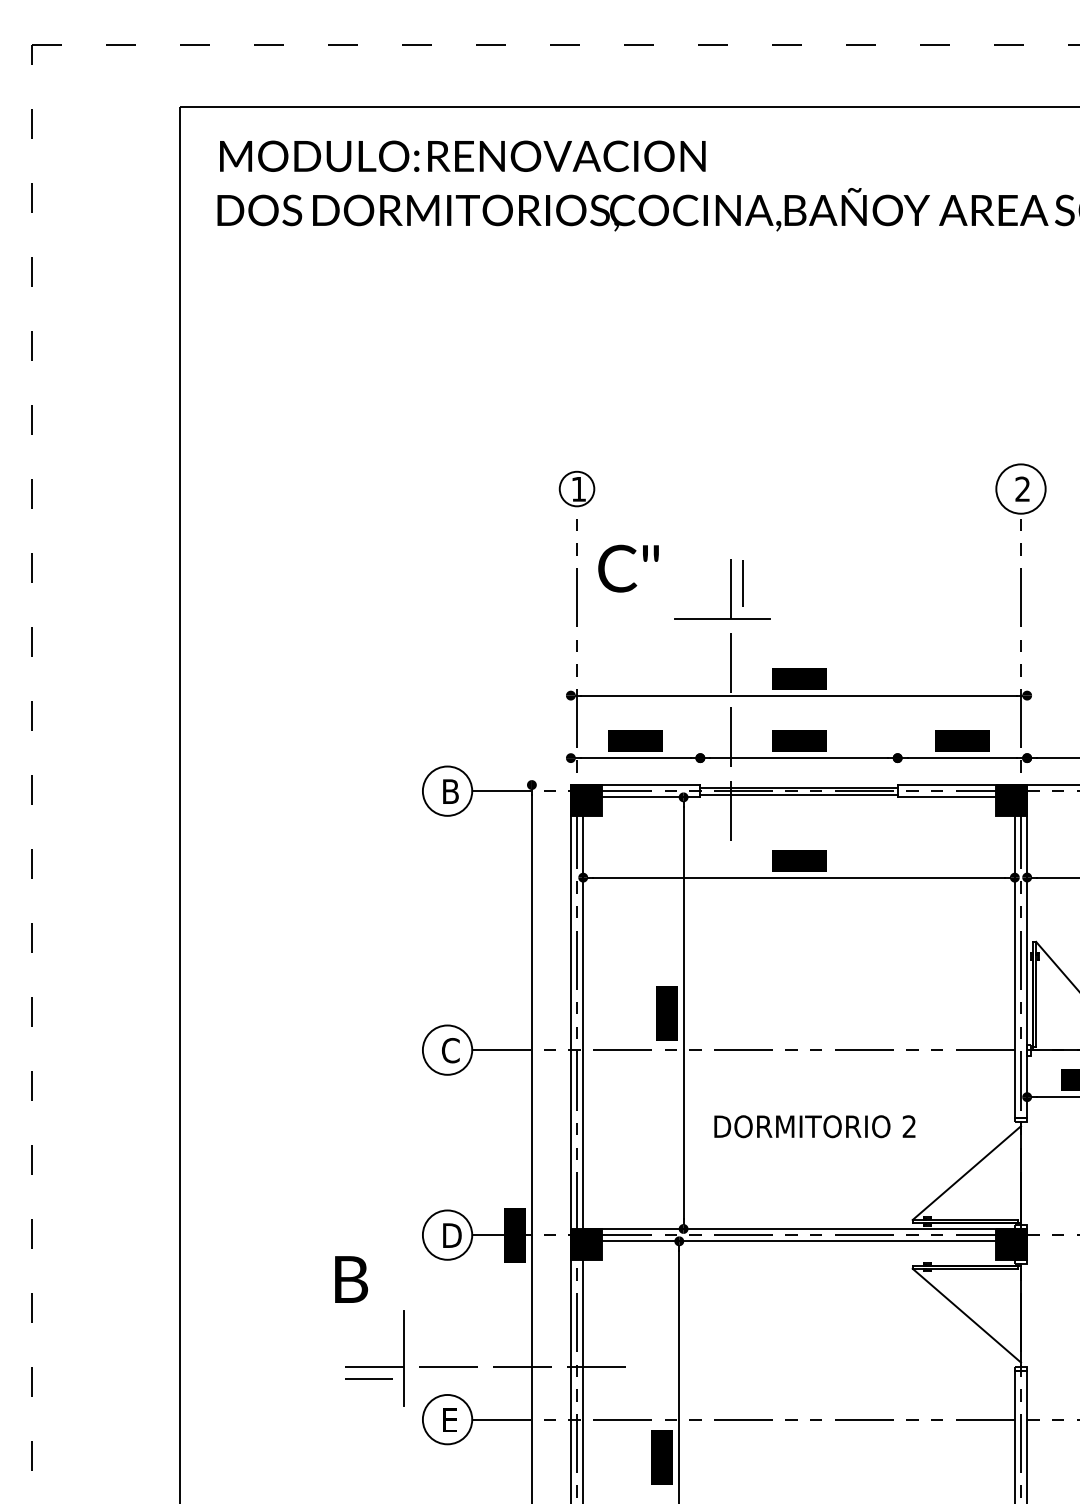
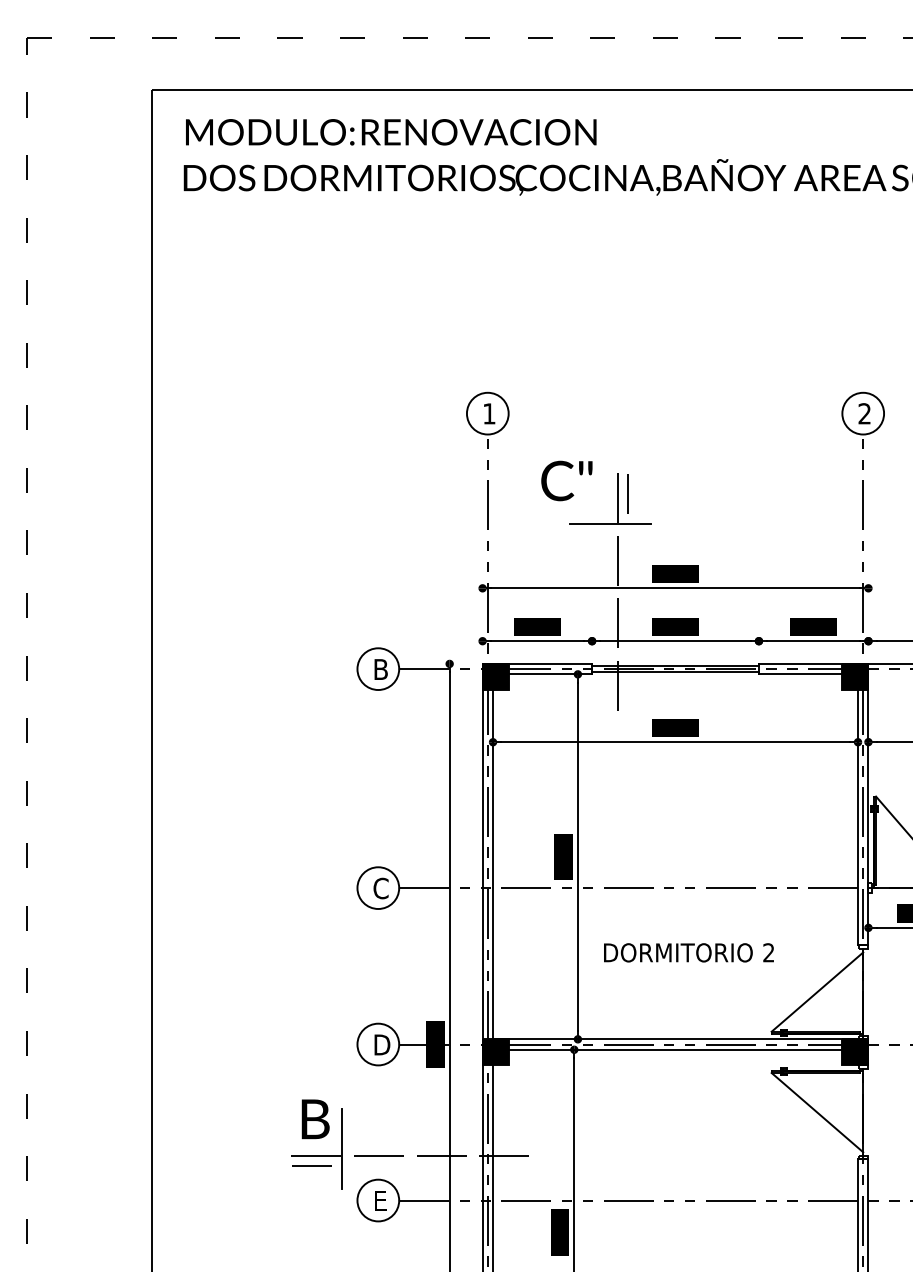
circle: (576, 488) -> (487, 413), size x1.43
text: (628, 568) -> (566, 480), moved
text: (351, 1279) -> (315, 1119), moved

